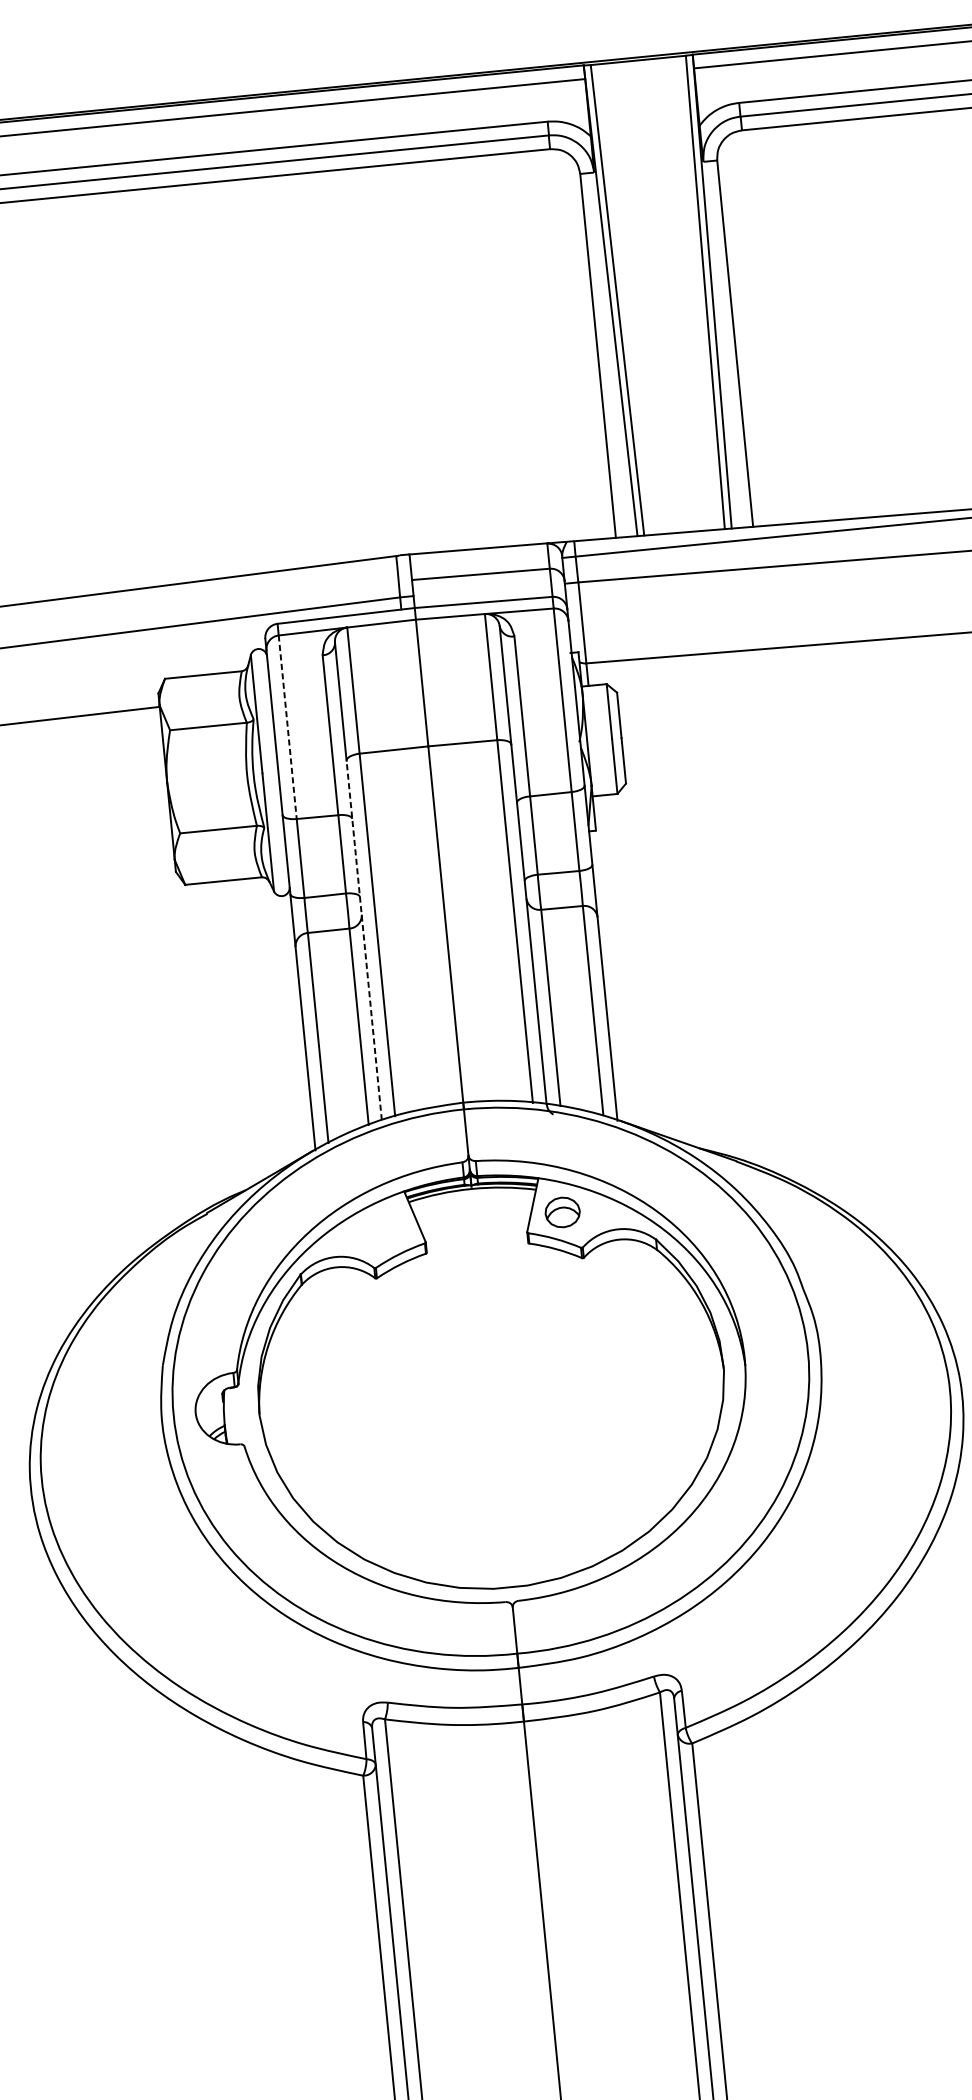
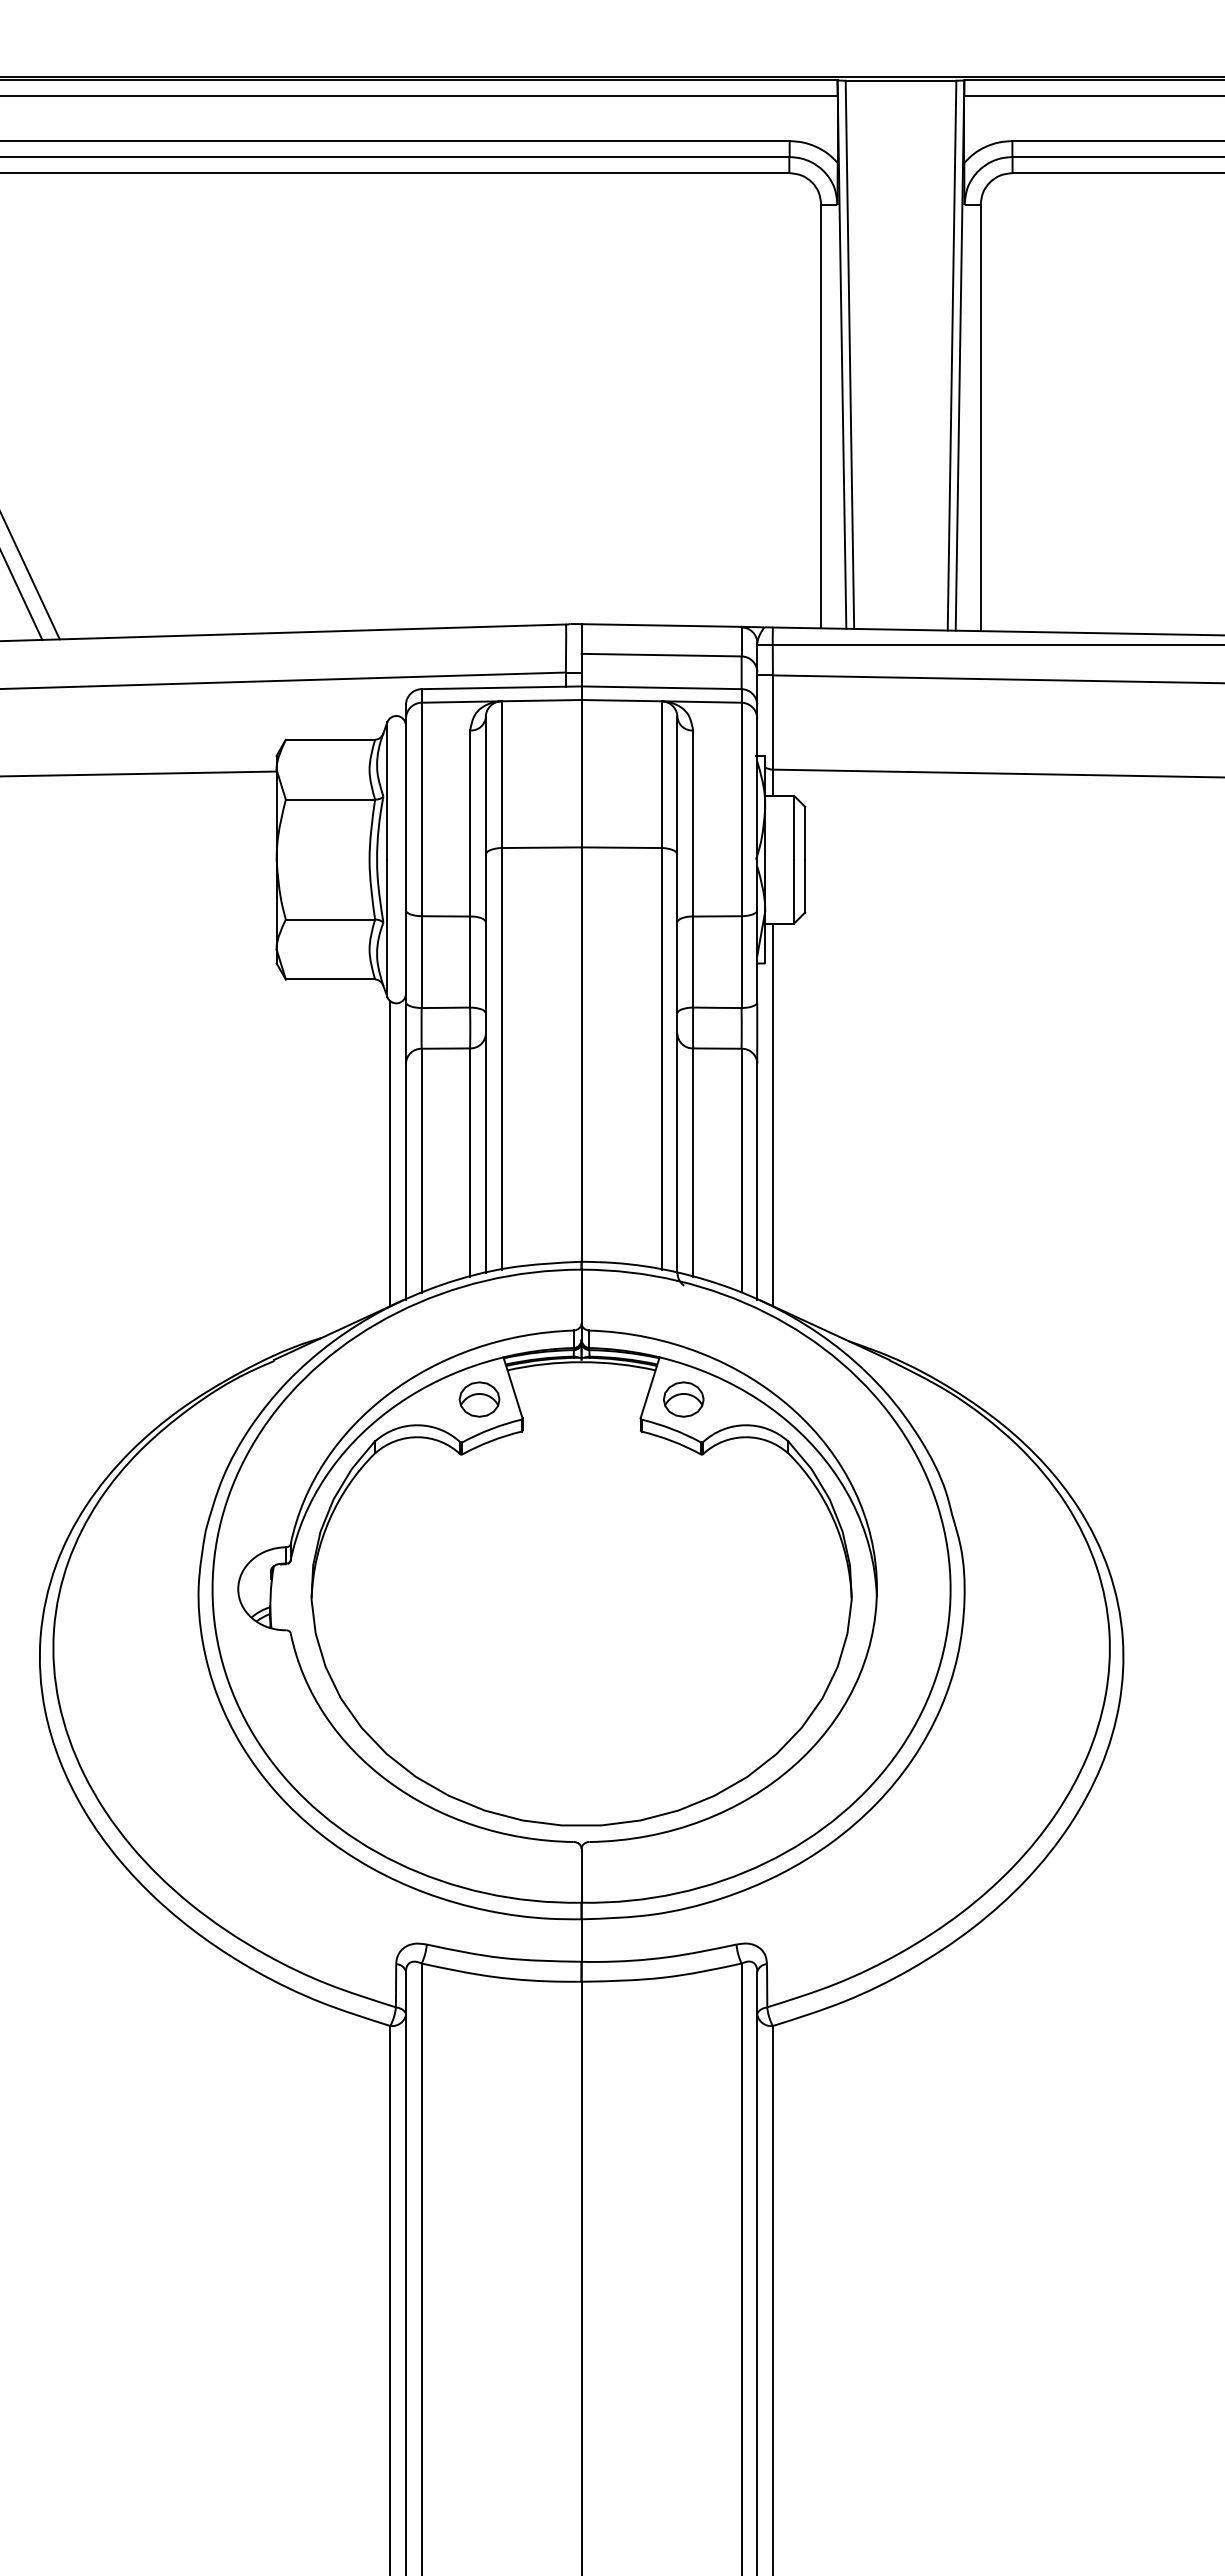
line: (287, 727) -> (421, 809), dashed -> solid
line: (363, 940) -> (485, 1063), dashed -> solid
line: (615, 959) -> (773, 1114), added
line: (289, 1025) -> (390, 1153), added
part: (387, 1229) -> (479, 1399), added

